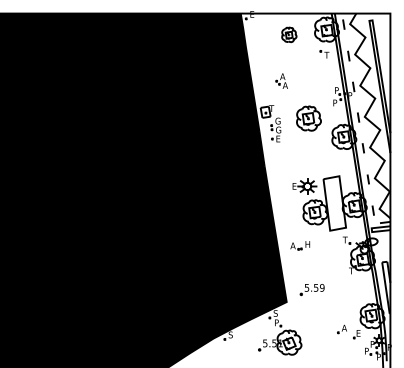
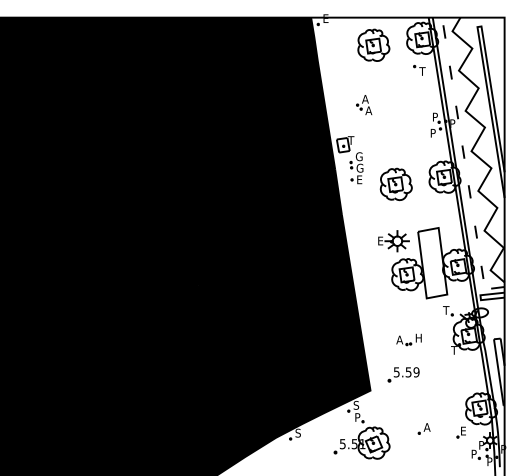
part: (289, 34) -> (373, 44), size x1.67
part: (308, 118) -> (395, 184), moved
part: (299, 245) -> (408, 339), moved
part: (341, 329) -> (423, 428), moved

